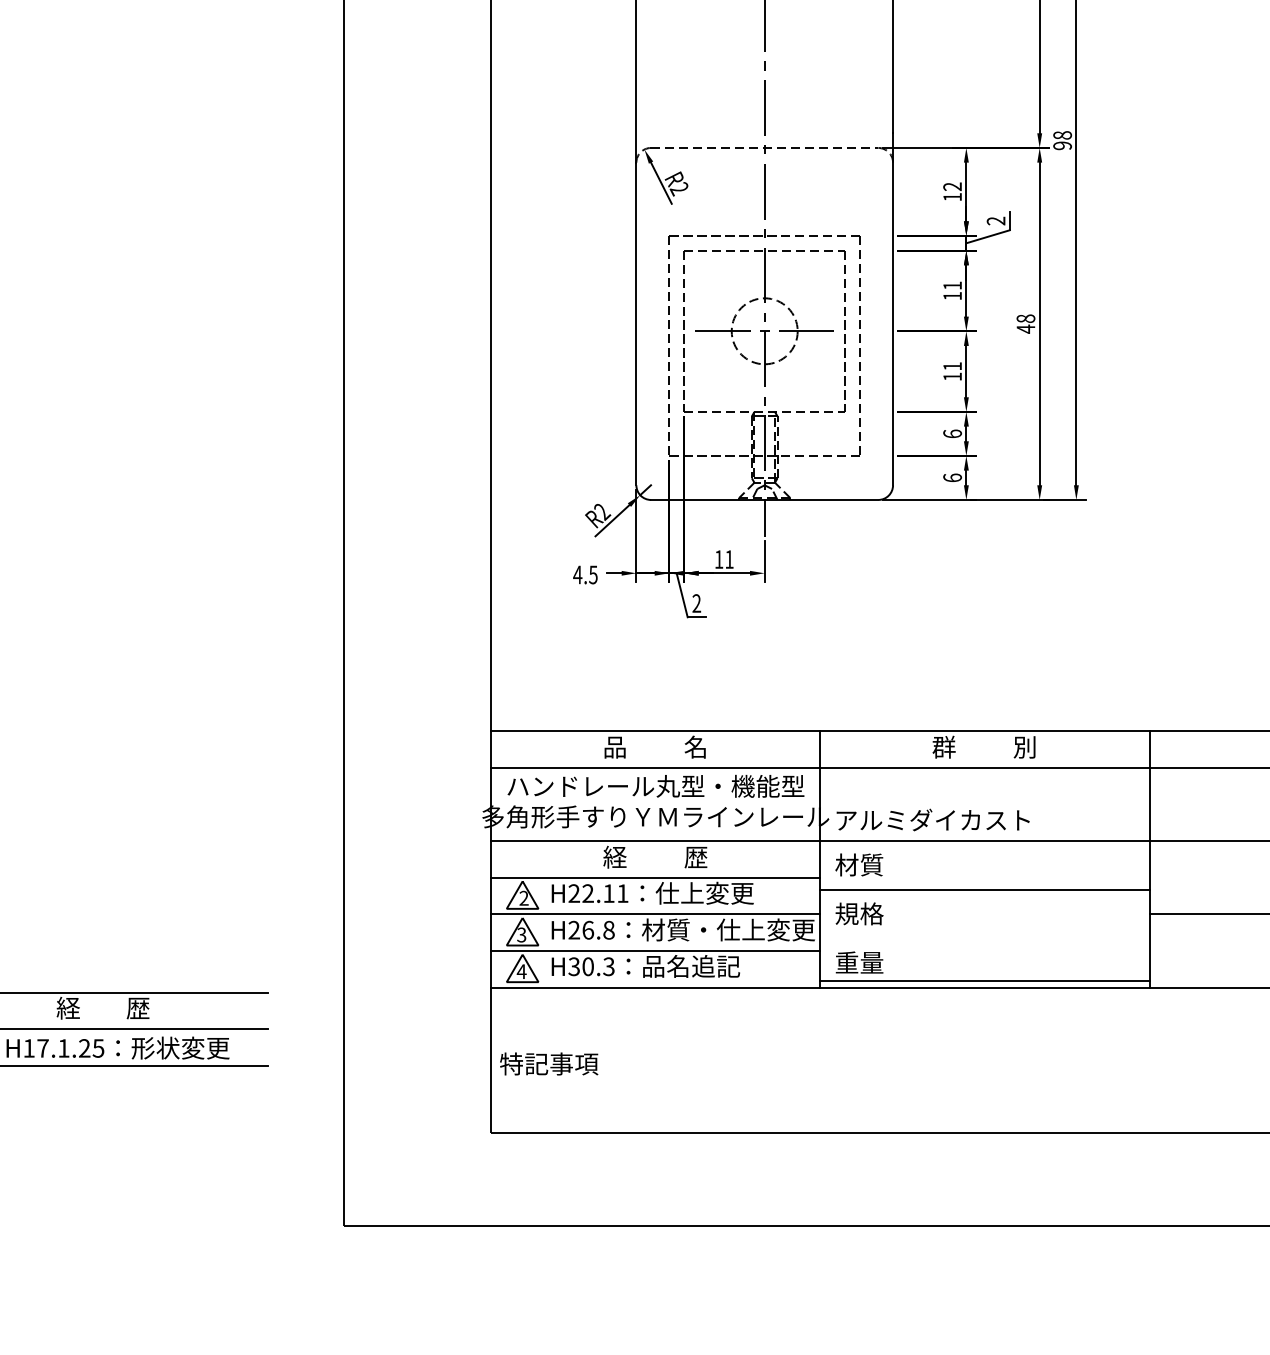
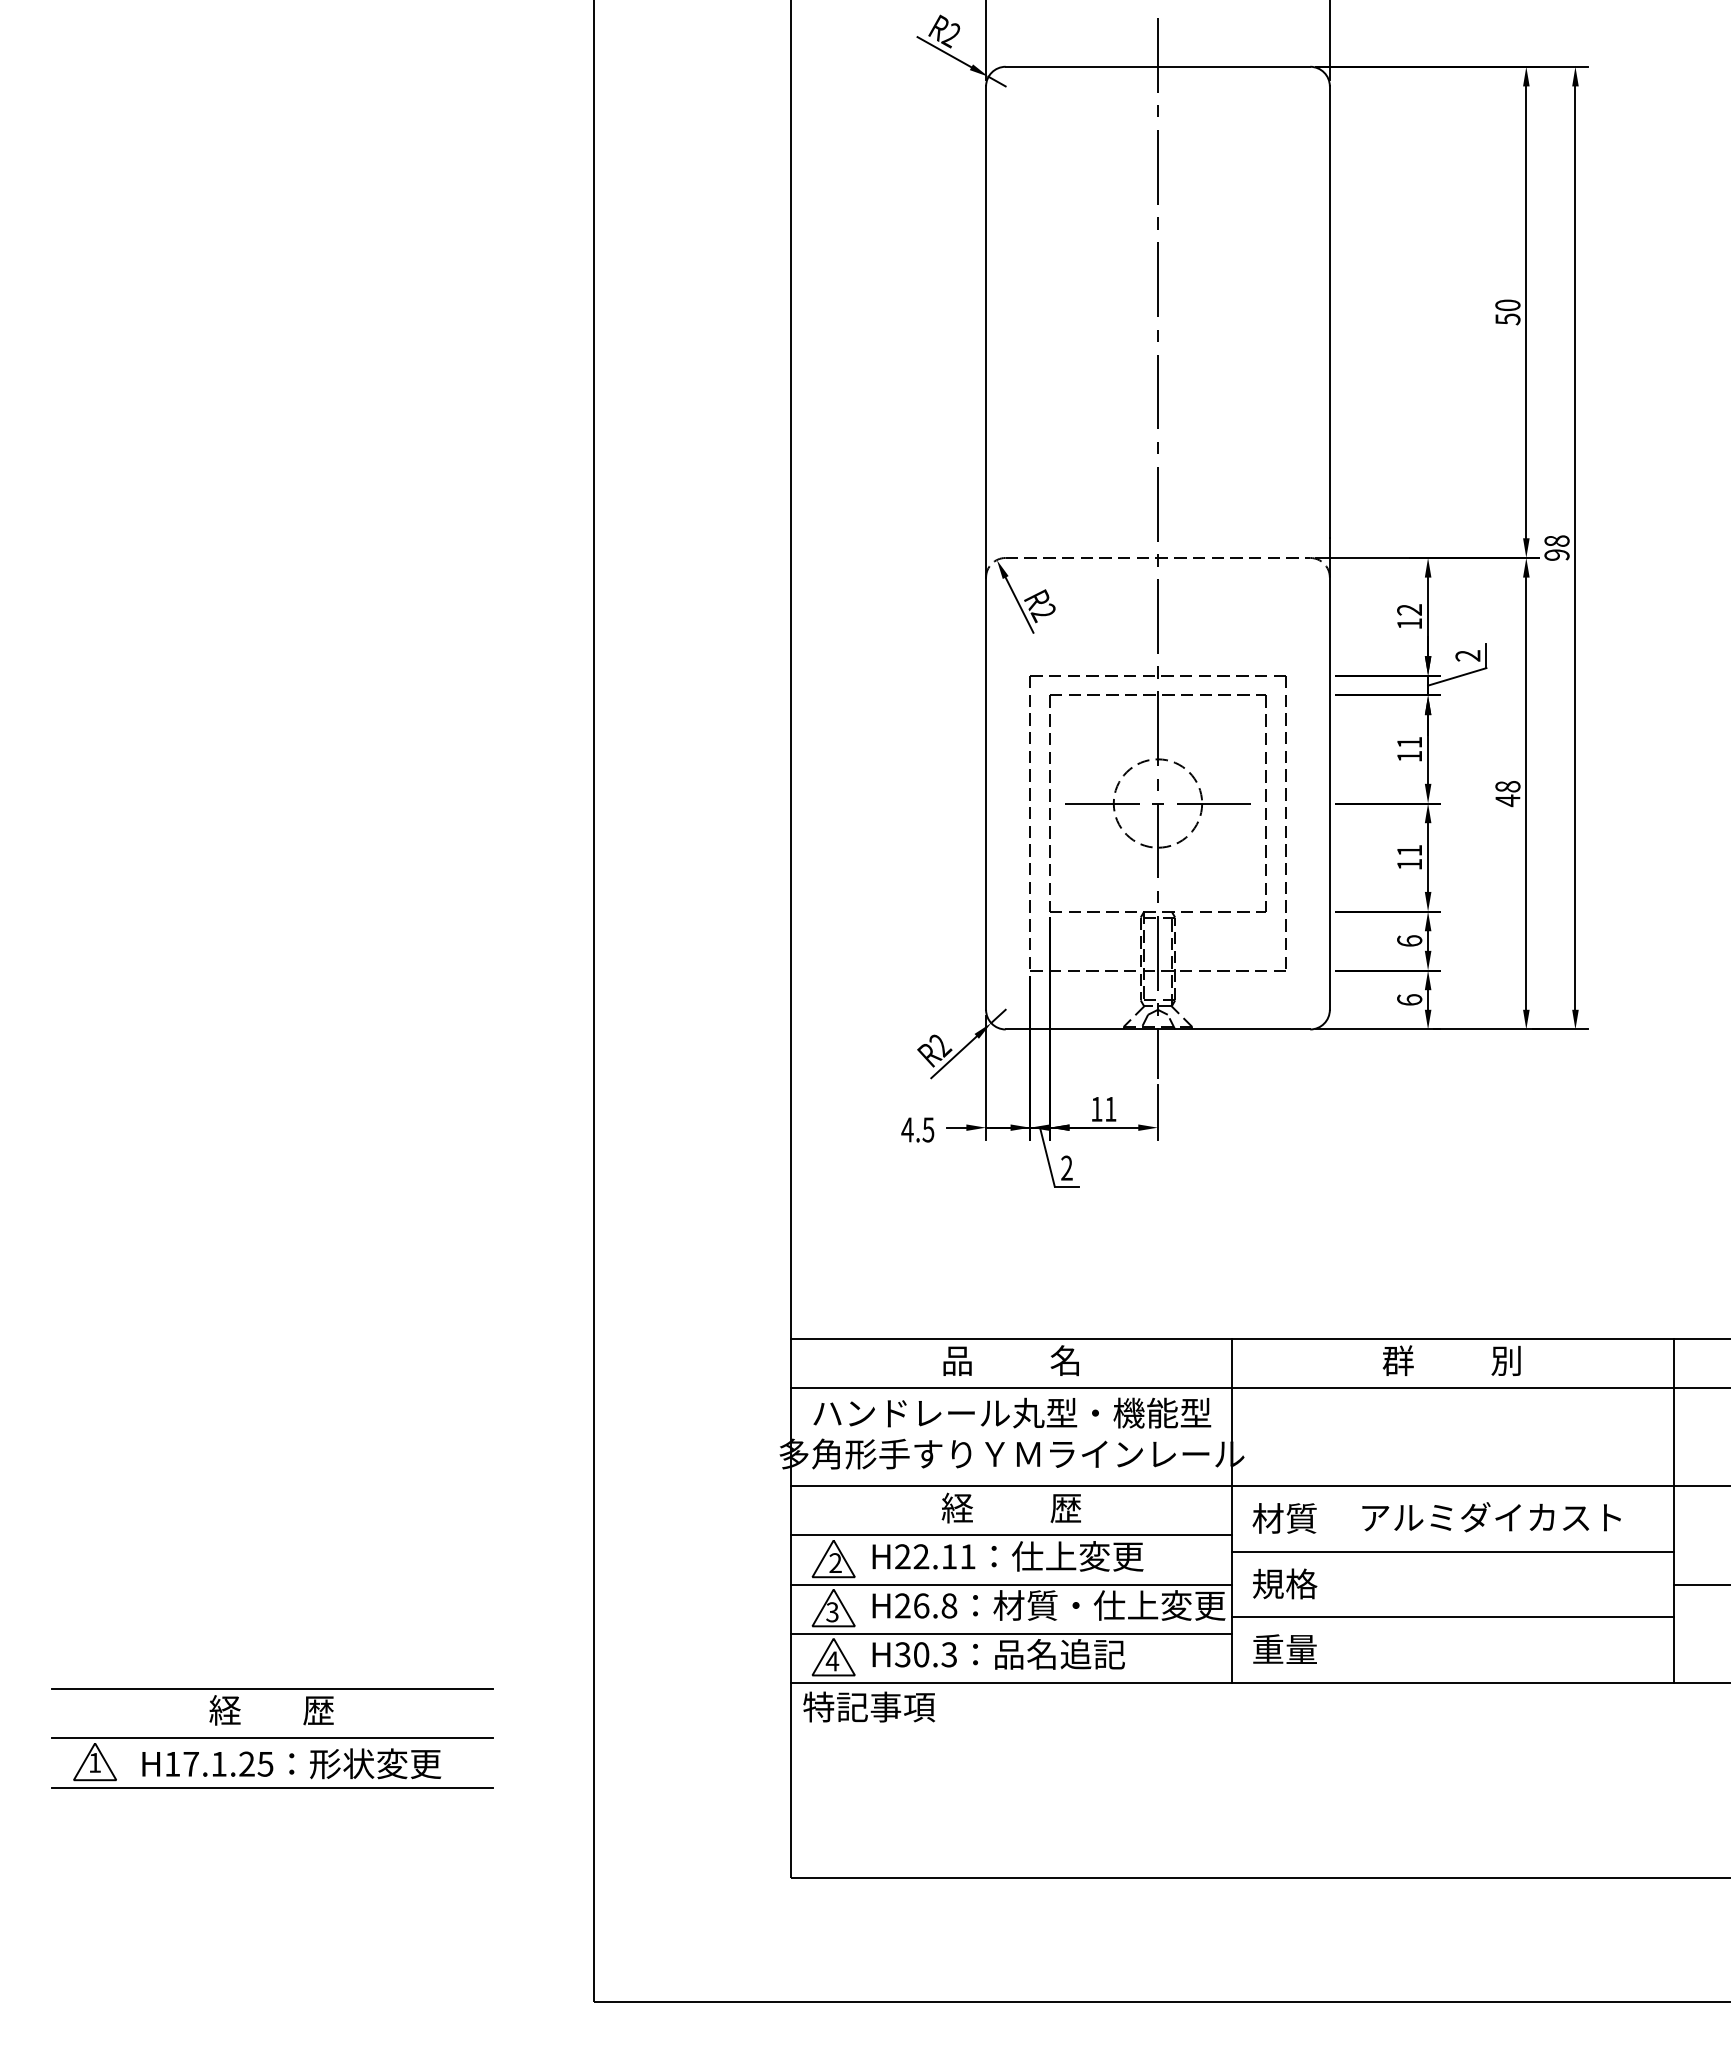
text: (933, 820) -> (1491, 1517), moved
line: (984, 980) -> (1452, 1617), moved
text: (548, 1063) -> (868, 1706), moved

